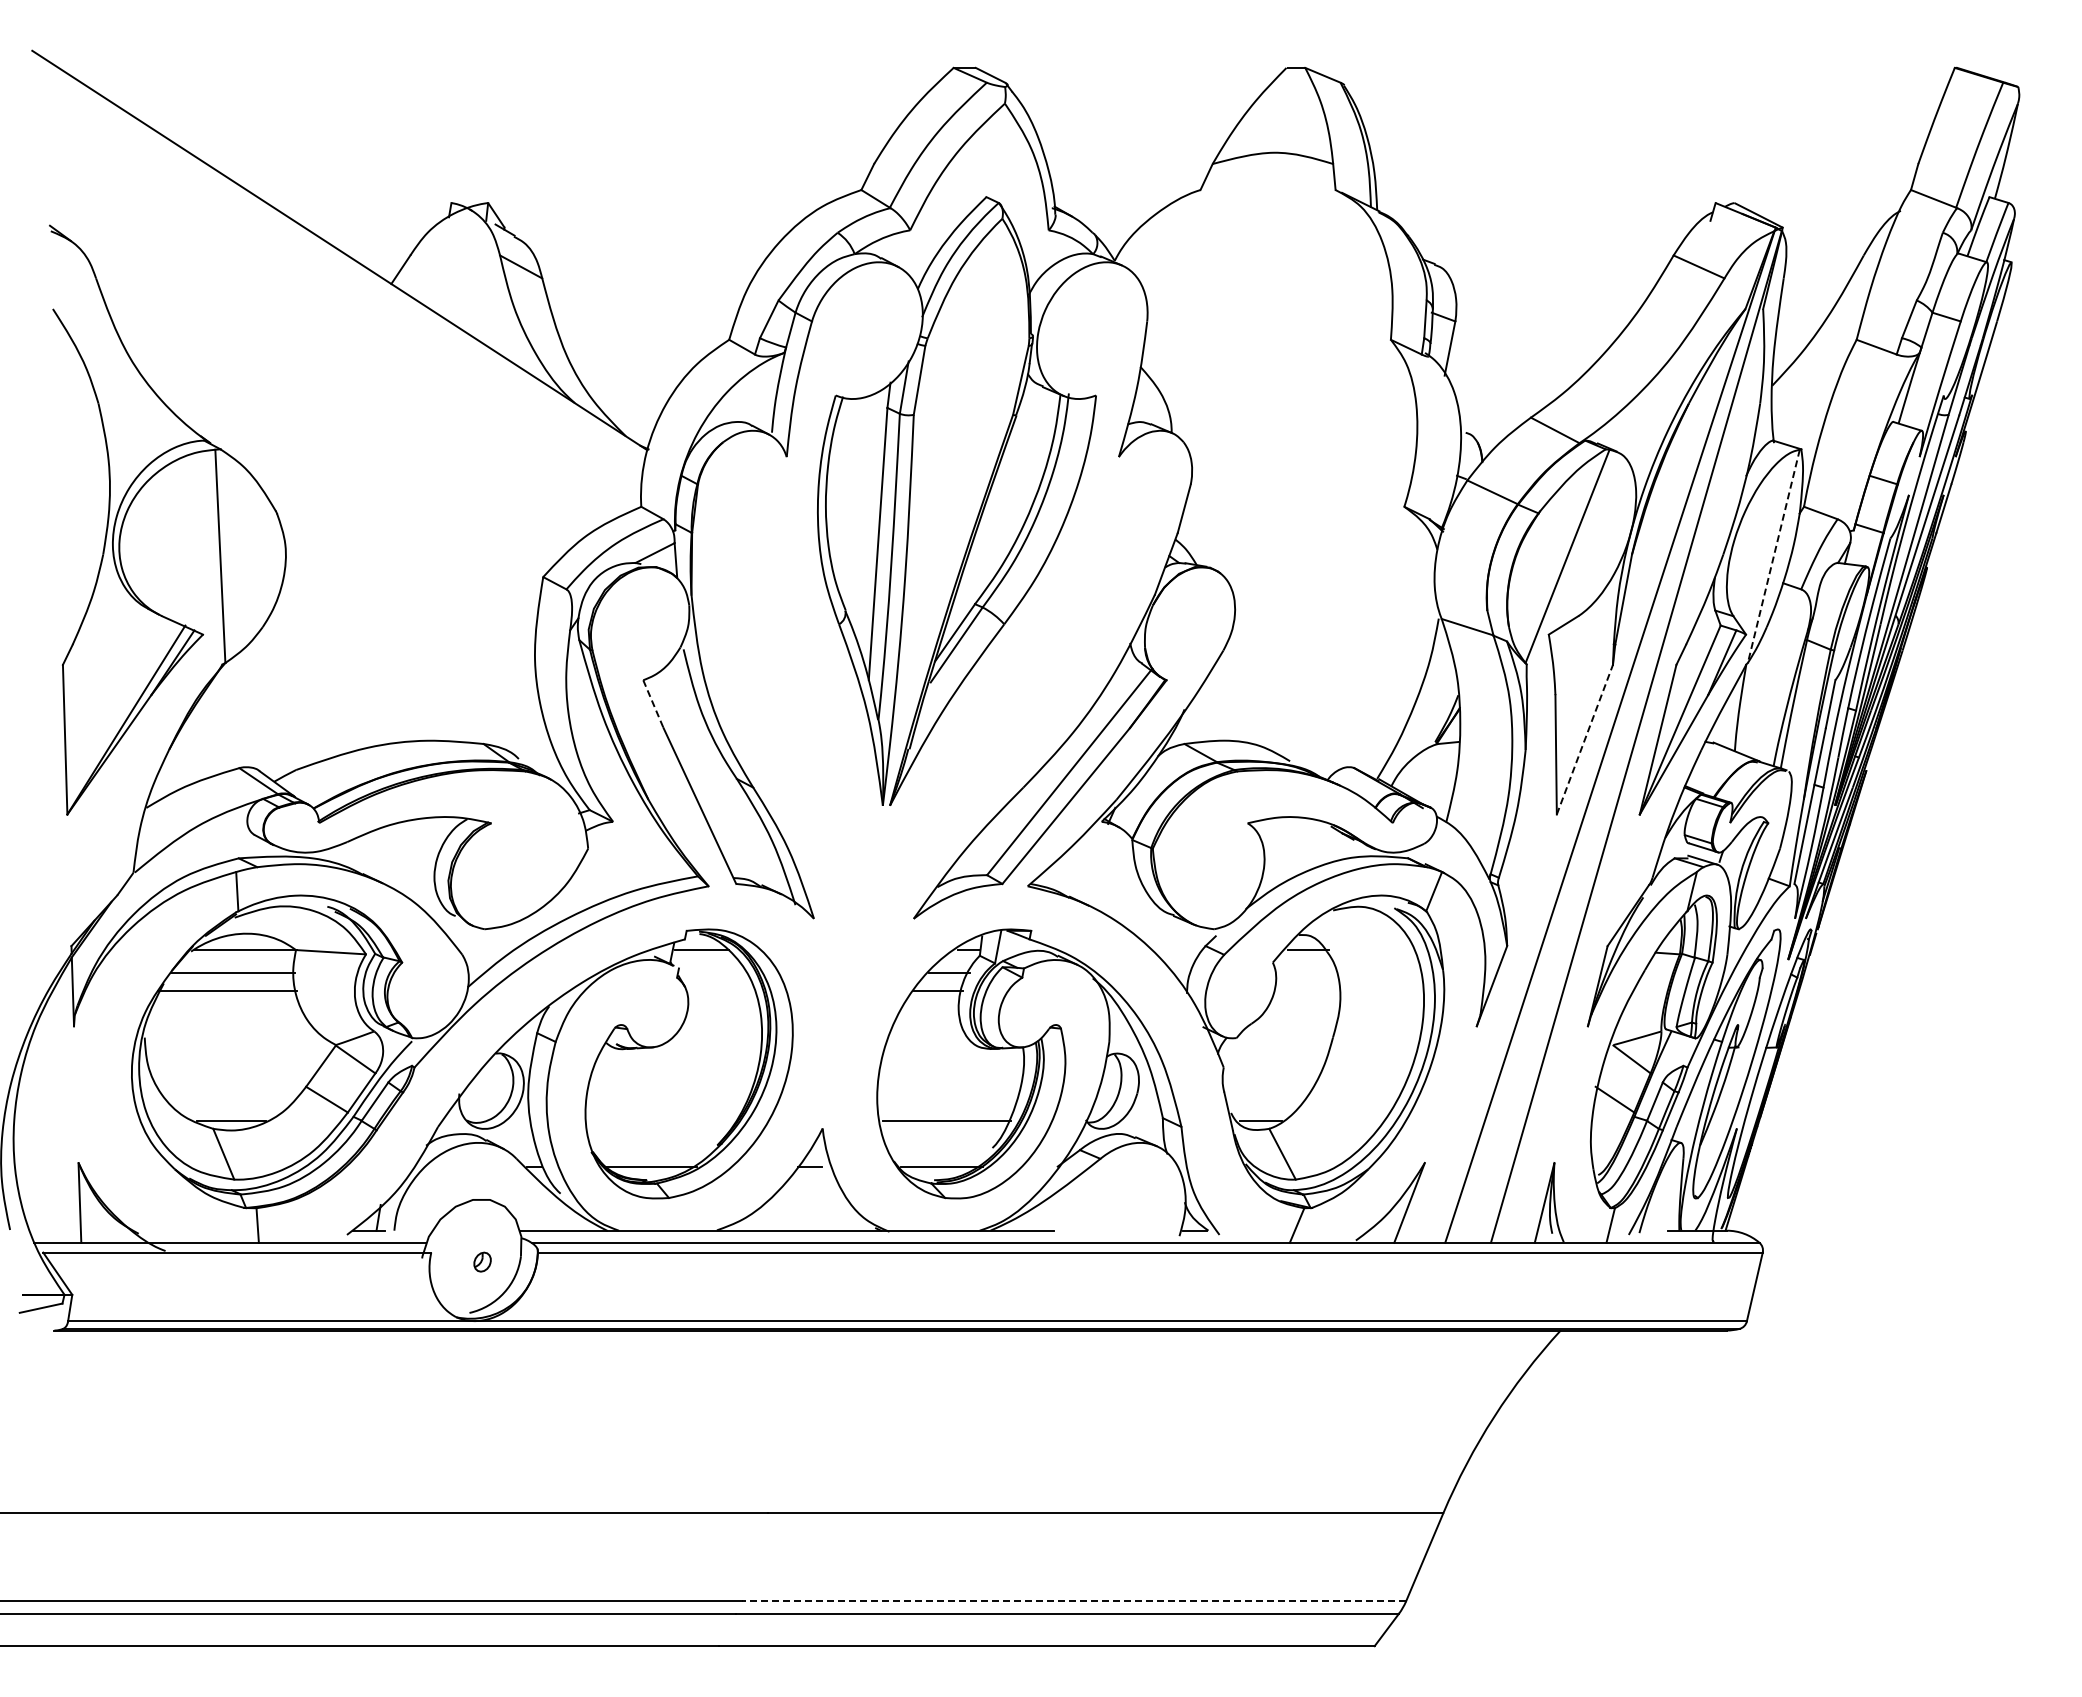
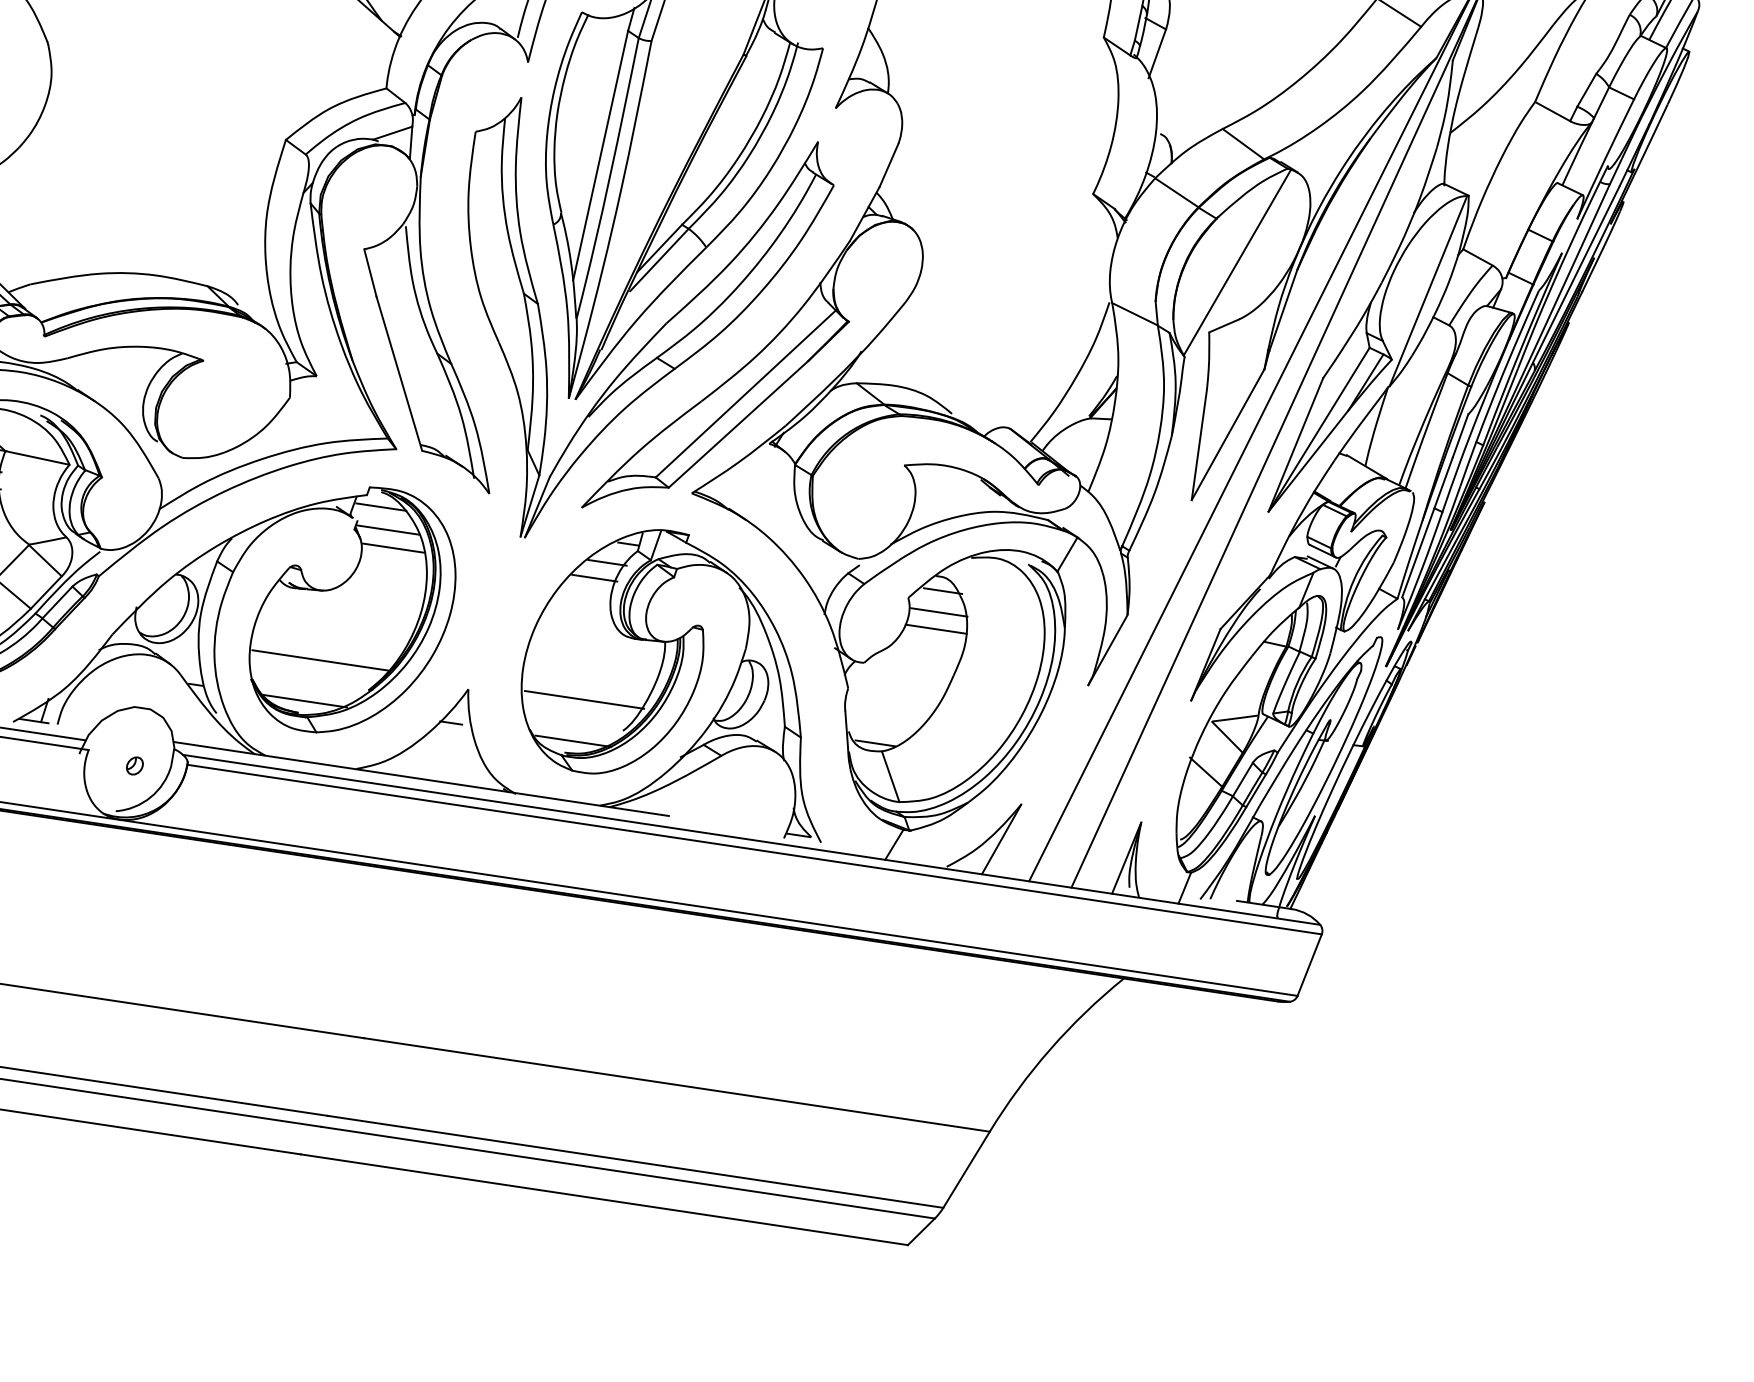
line: (1773, 556) -> (1428, 291), dashed -> solid
line: (653, 704) -> (370, 273), dashed -> solid
part: (953, 738) -> (643, 346), added
line: (1584, 739) -> (1227, 434), dashed -> solid
line: (712, 973) -> (387, 530), added
line: (1307, 973) -> (938, 612), added
line: (720, 991) -> (392, 548), added
line: (1307, 991) -> (936, 629), added
line: (661, 1121) -> (320, 660), added
line: (1073, 1601) -> (635, 1162), dashed -> solid

